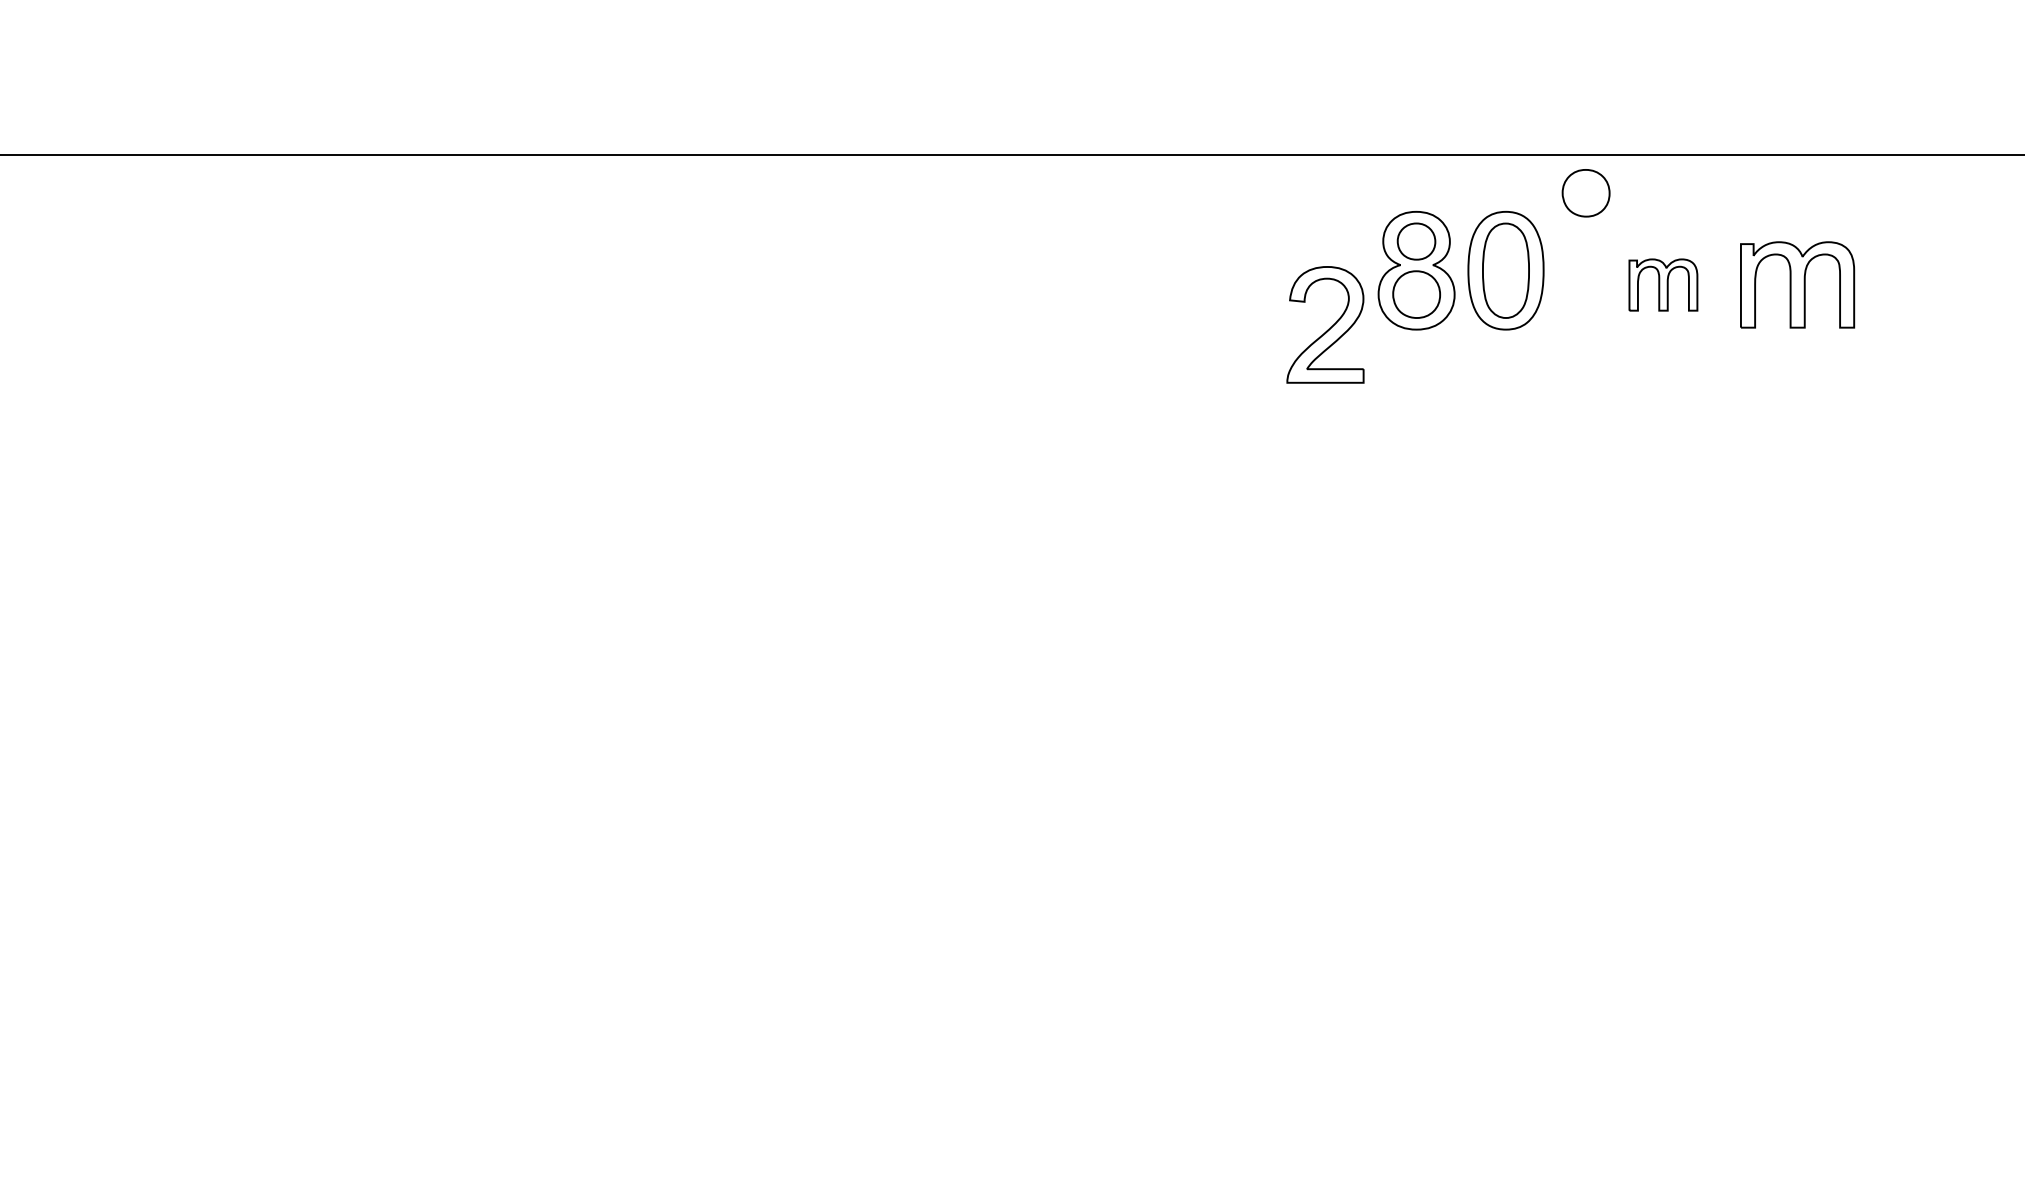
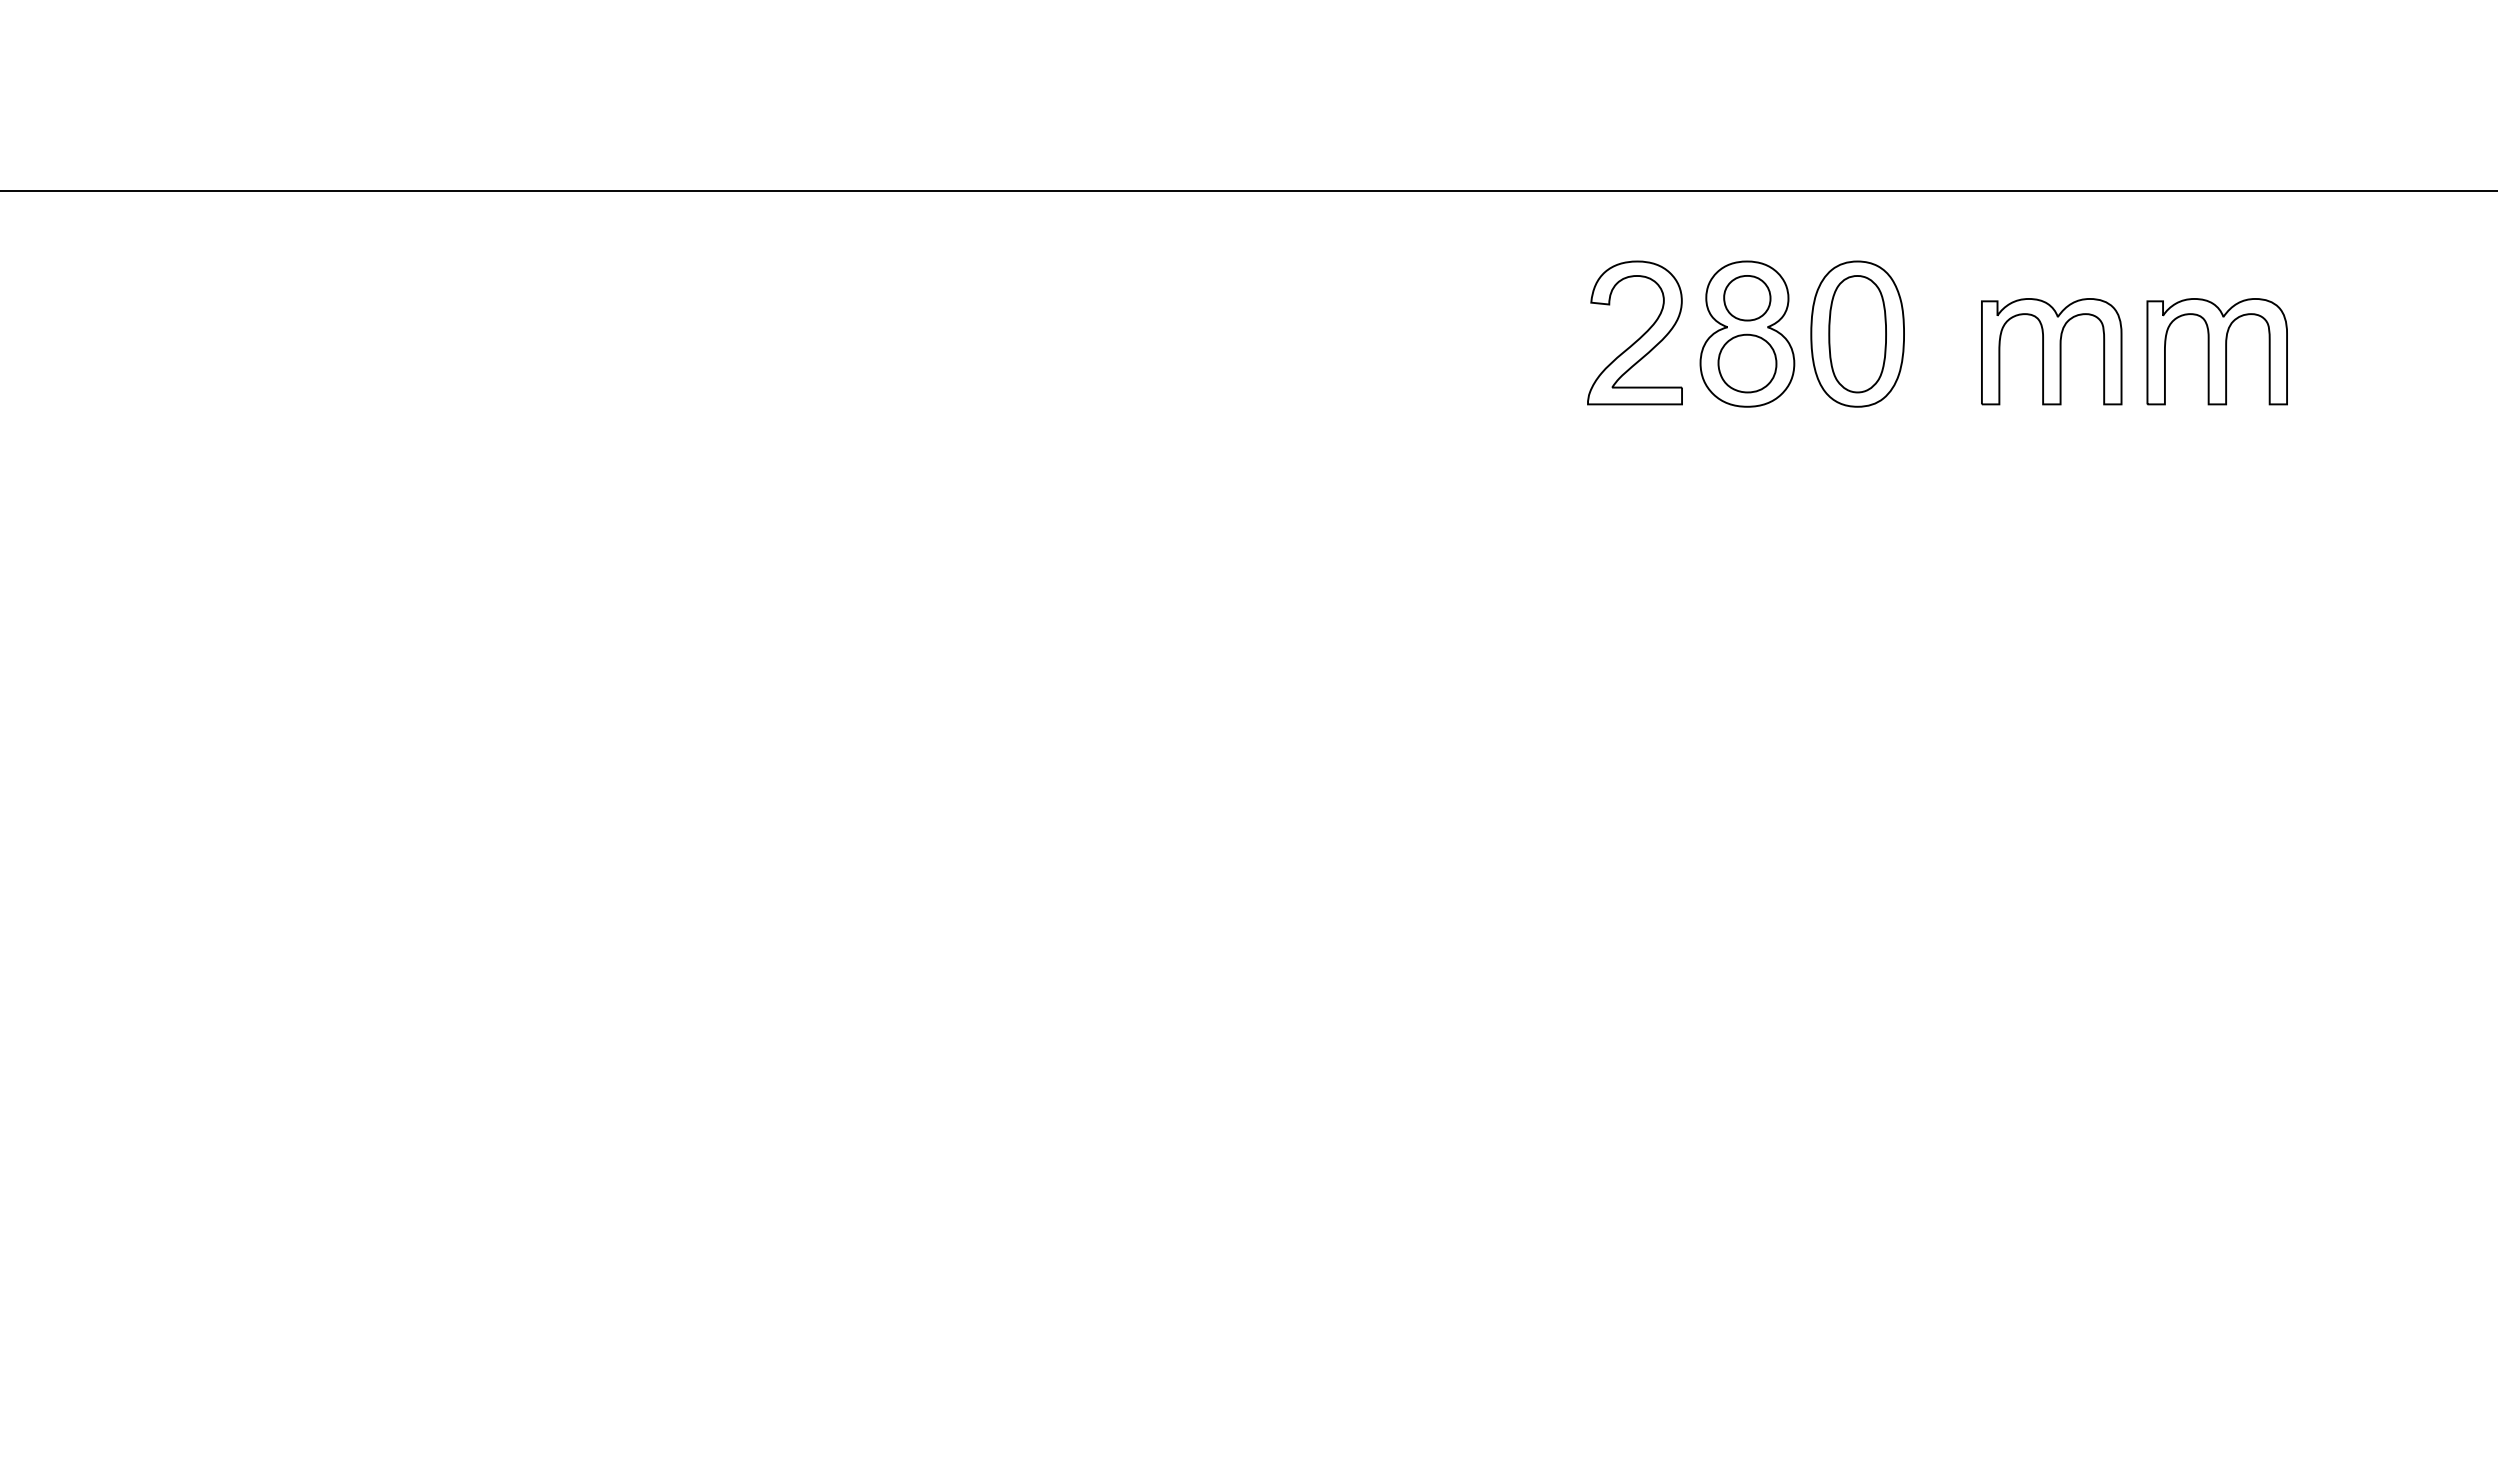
part: (1586, 193) -> (1956, 238), removed
part: (1663, 284) -> (2051, 351), size x1.67
part: (1329, 328) -> (1639, 337), moved

